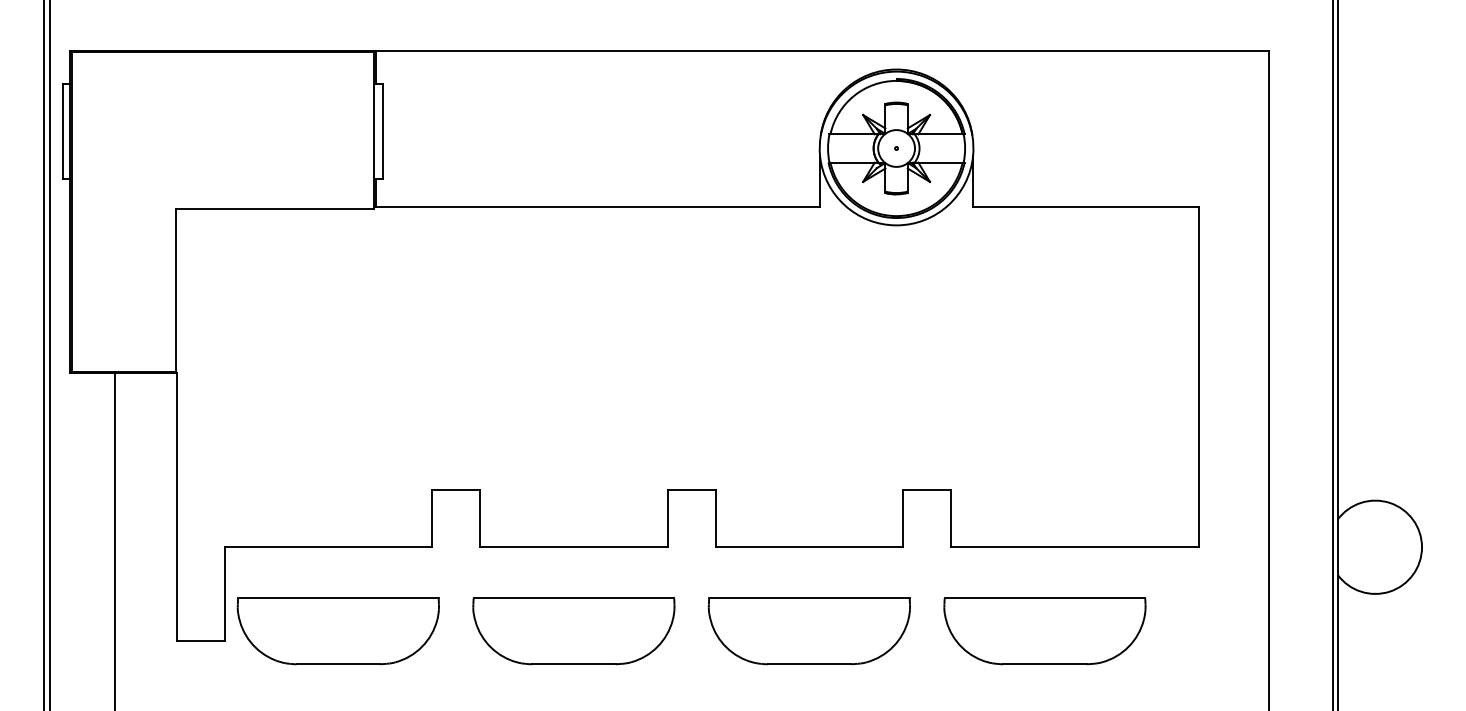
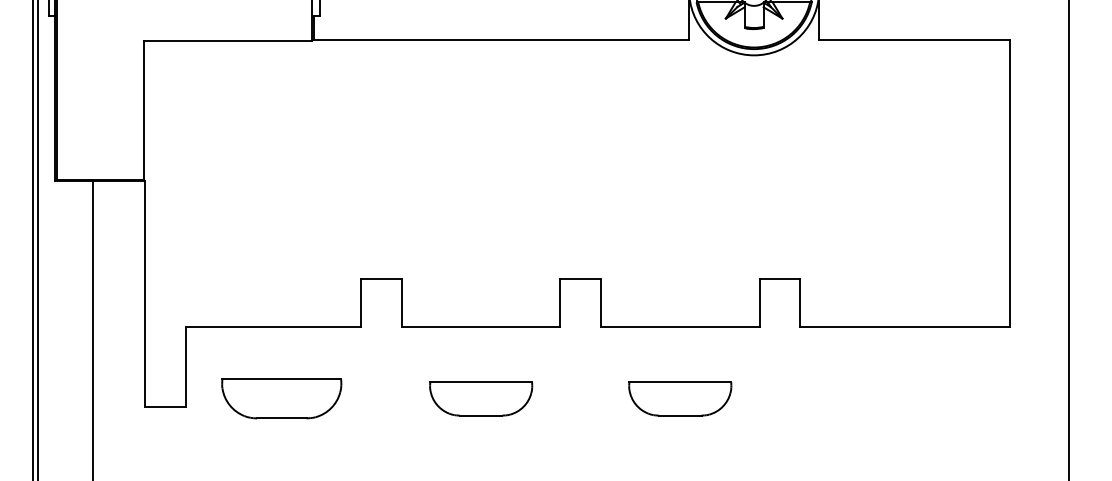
part: (337, 631) -> (281, 398), size x0.7
part: (573, 631) -> (480, 398), size x0.6
part: (808, 631) -> (679, 398), size x0.6
part: (1044, 631) -> (879, 398), removed

